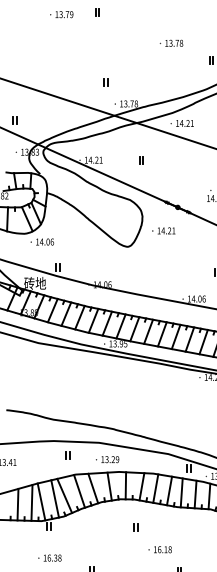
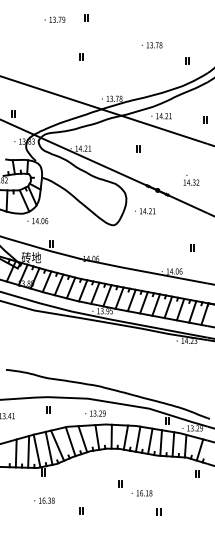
part: (106, 82) -> (81, 56), moved
part: (141, 160) -> (138, 148), moved
part: (67, 455) -> (48, 409), moved
part: (135, 526) -> (120, 483), moved

